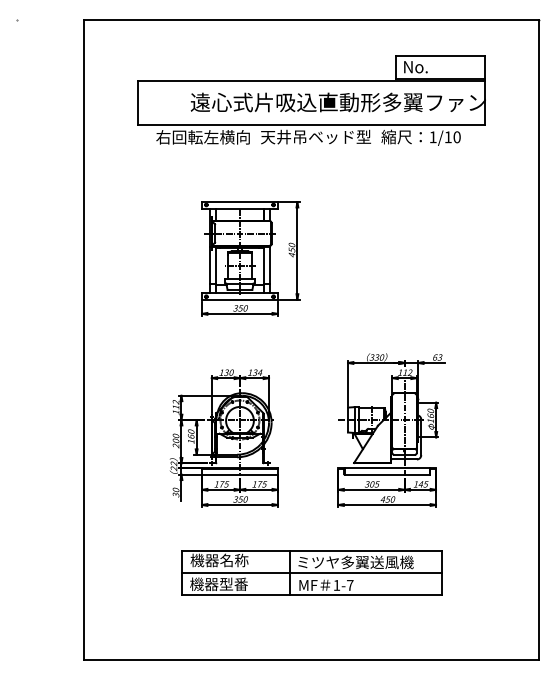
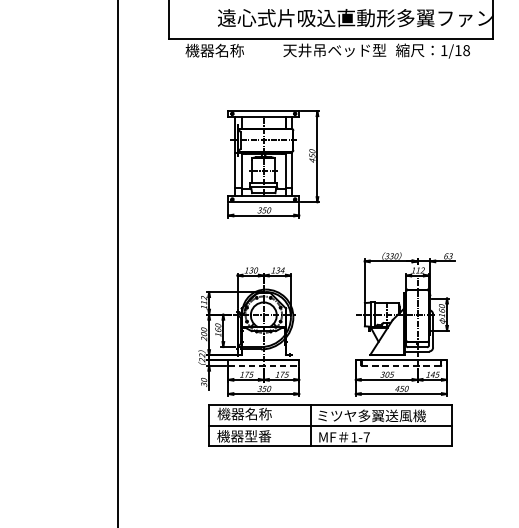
text: (202, 137) -> (228, 50), 右回転左横向 -> 機器名称
text: (456, 137) -> (466, 50), 1/10 -> 1/18
line: (239, 474) -> (263, 365), solid -> dashed
line: (387, 474) -> (401, 365), solid -> dashed
part: (311, 572) -> (330, 425), moved

